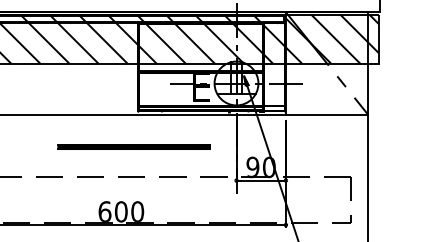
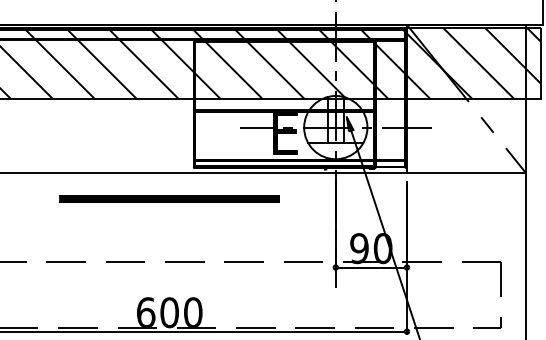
part: (133, 146) -> (168, 198), moved

